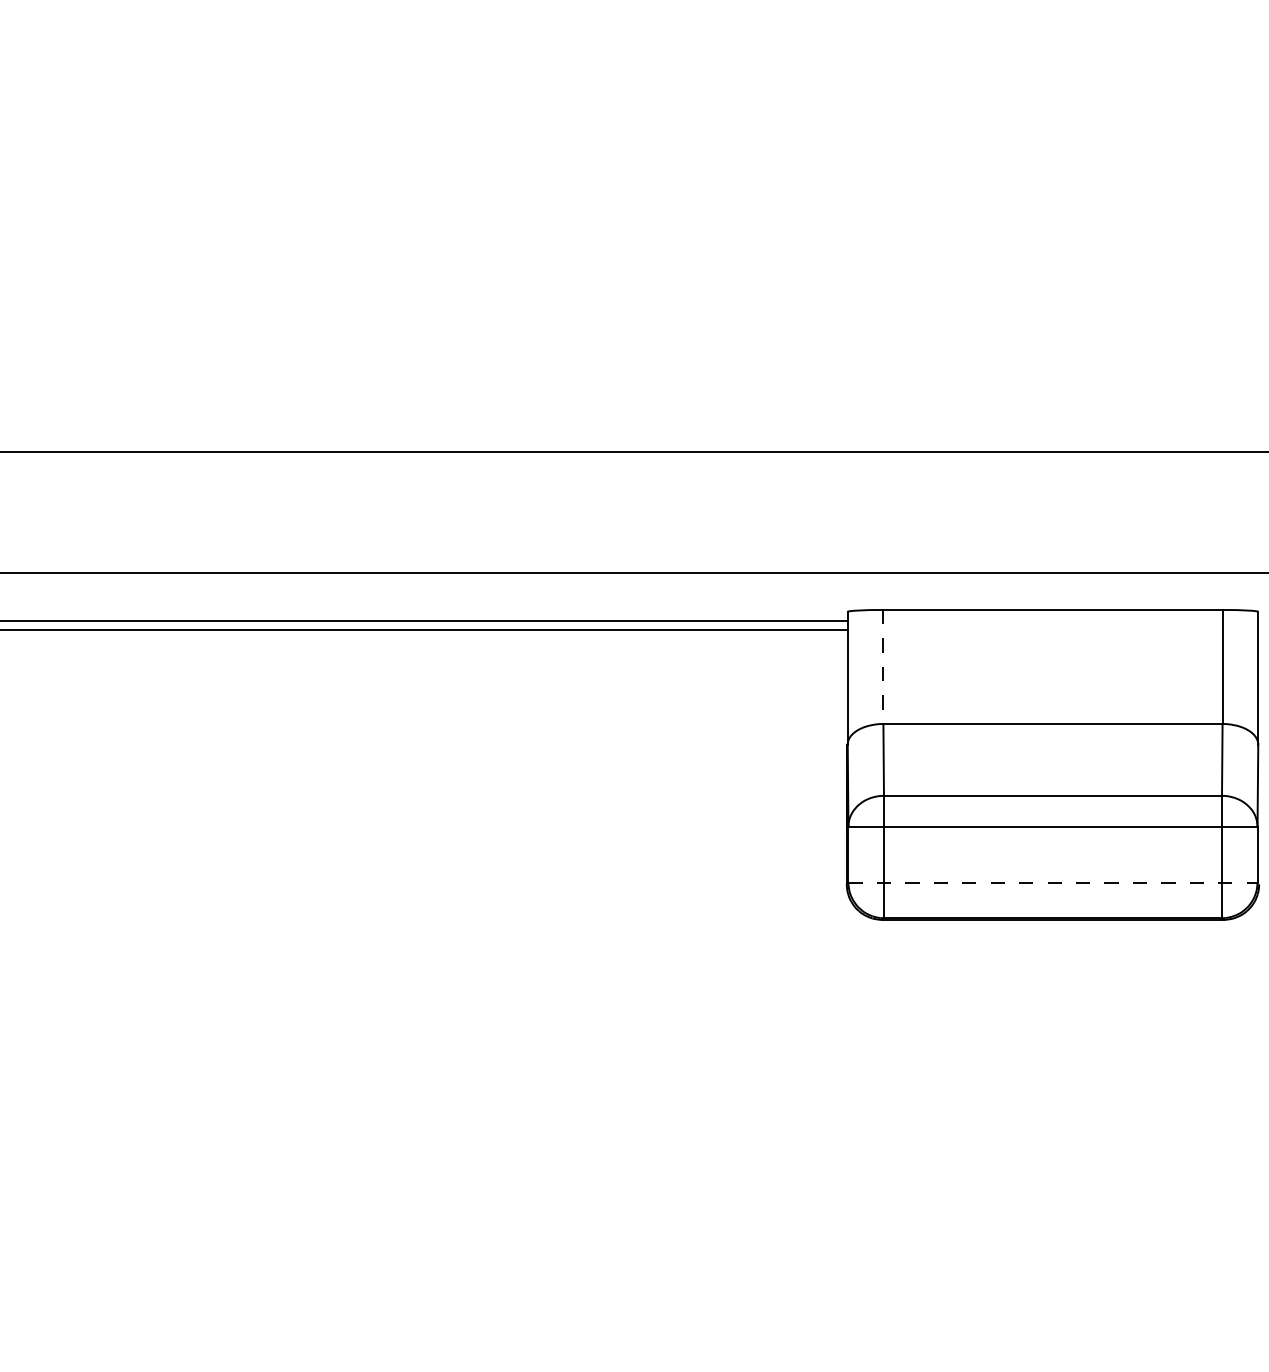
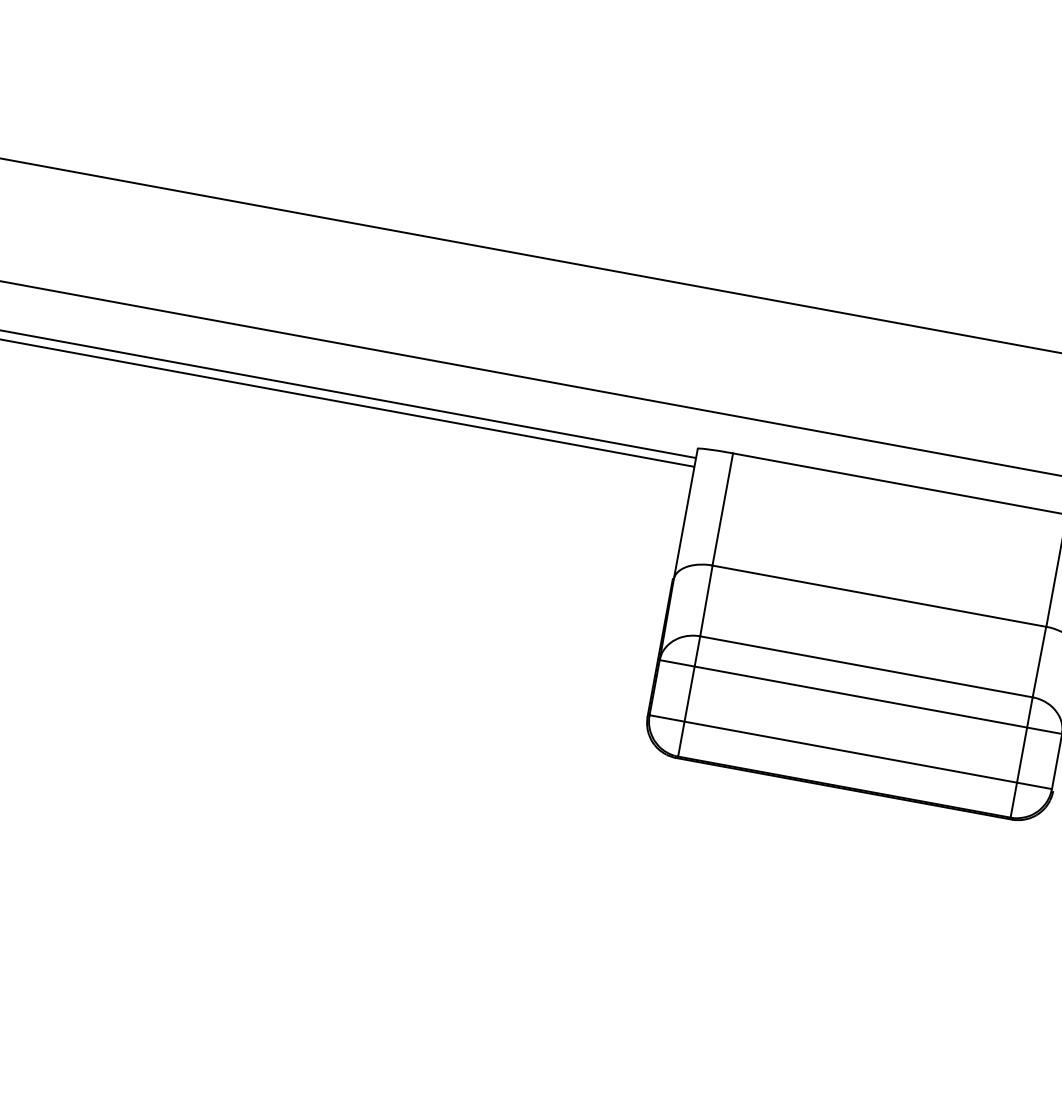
line: (883, 667) -> (722, 510), dashed -> solid
line: (1052, 882) -> (850, 751), dashed -> solid

